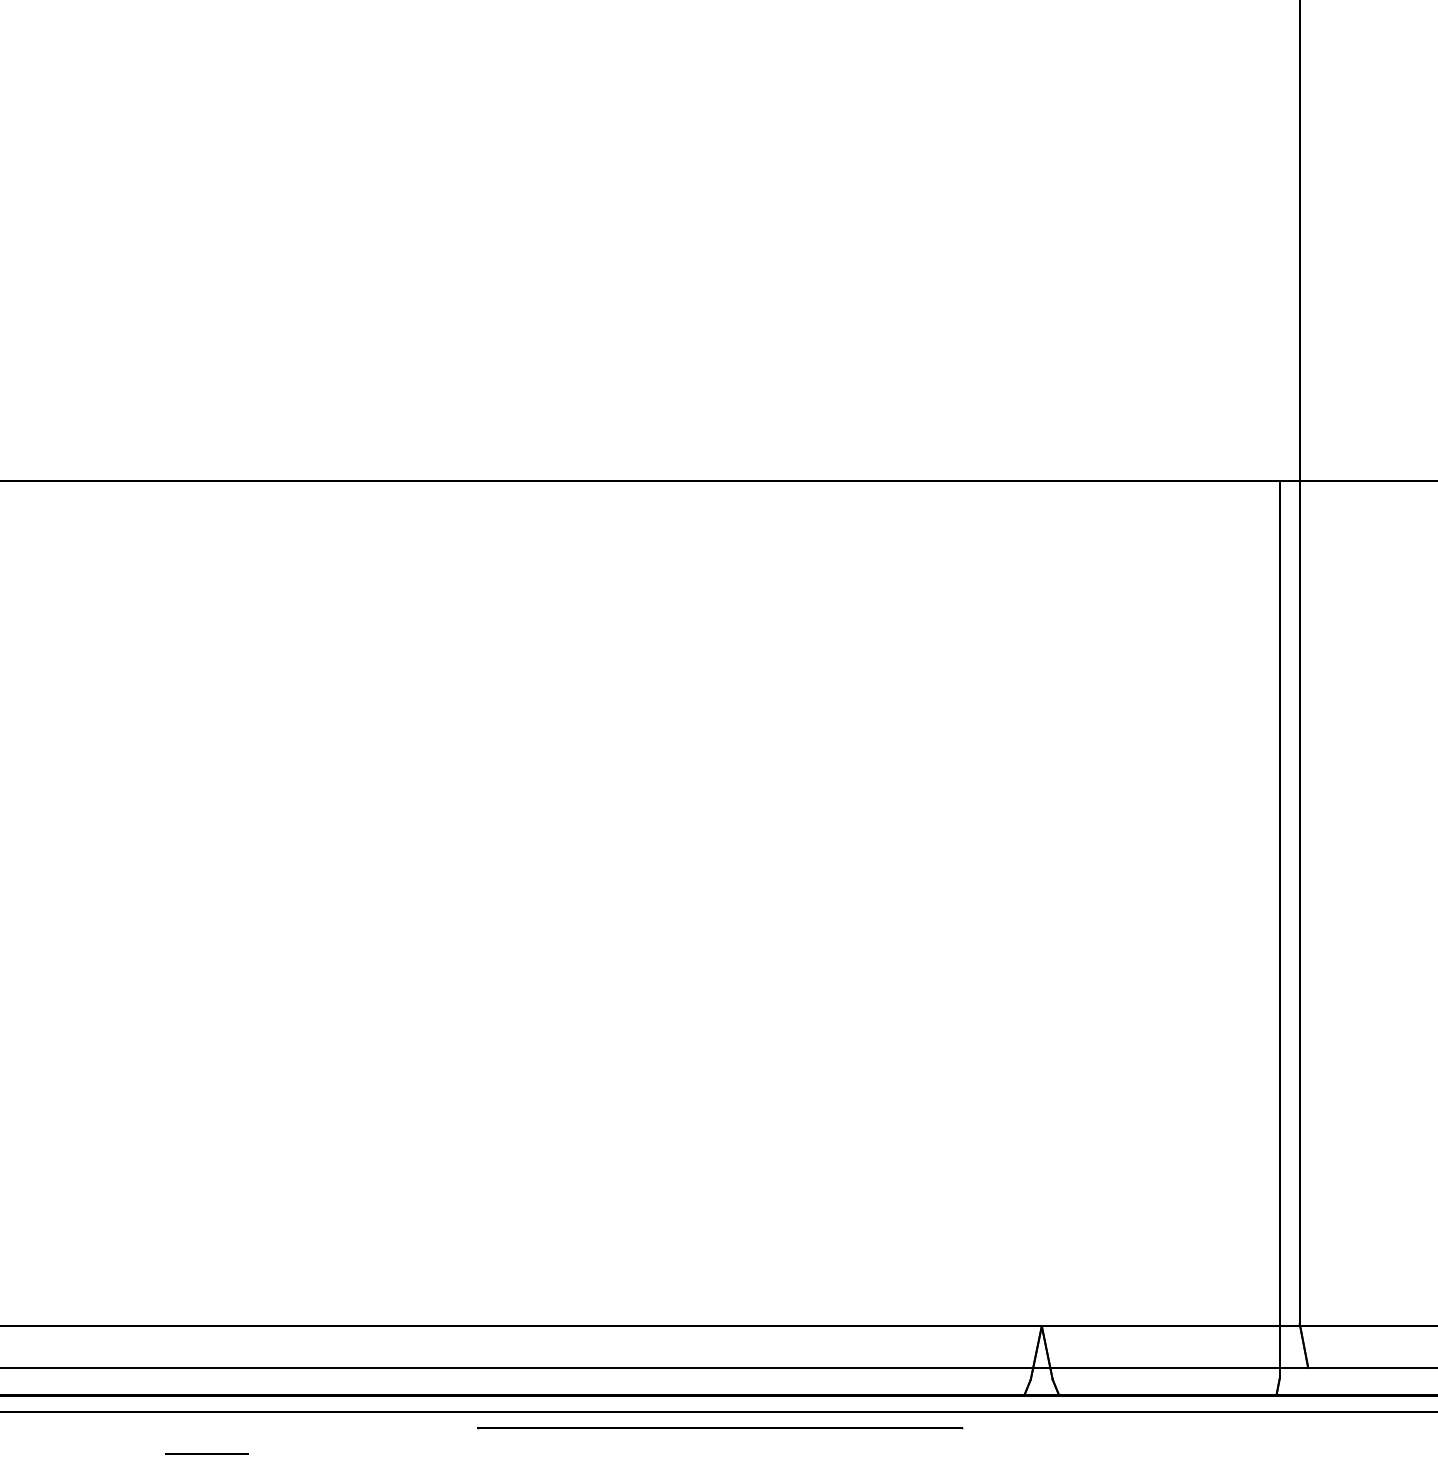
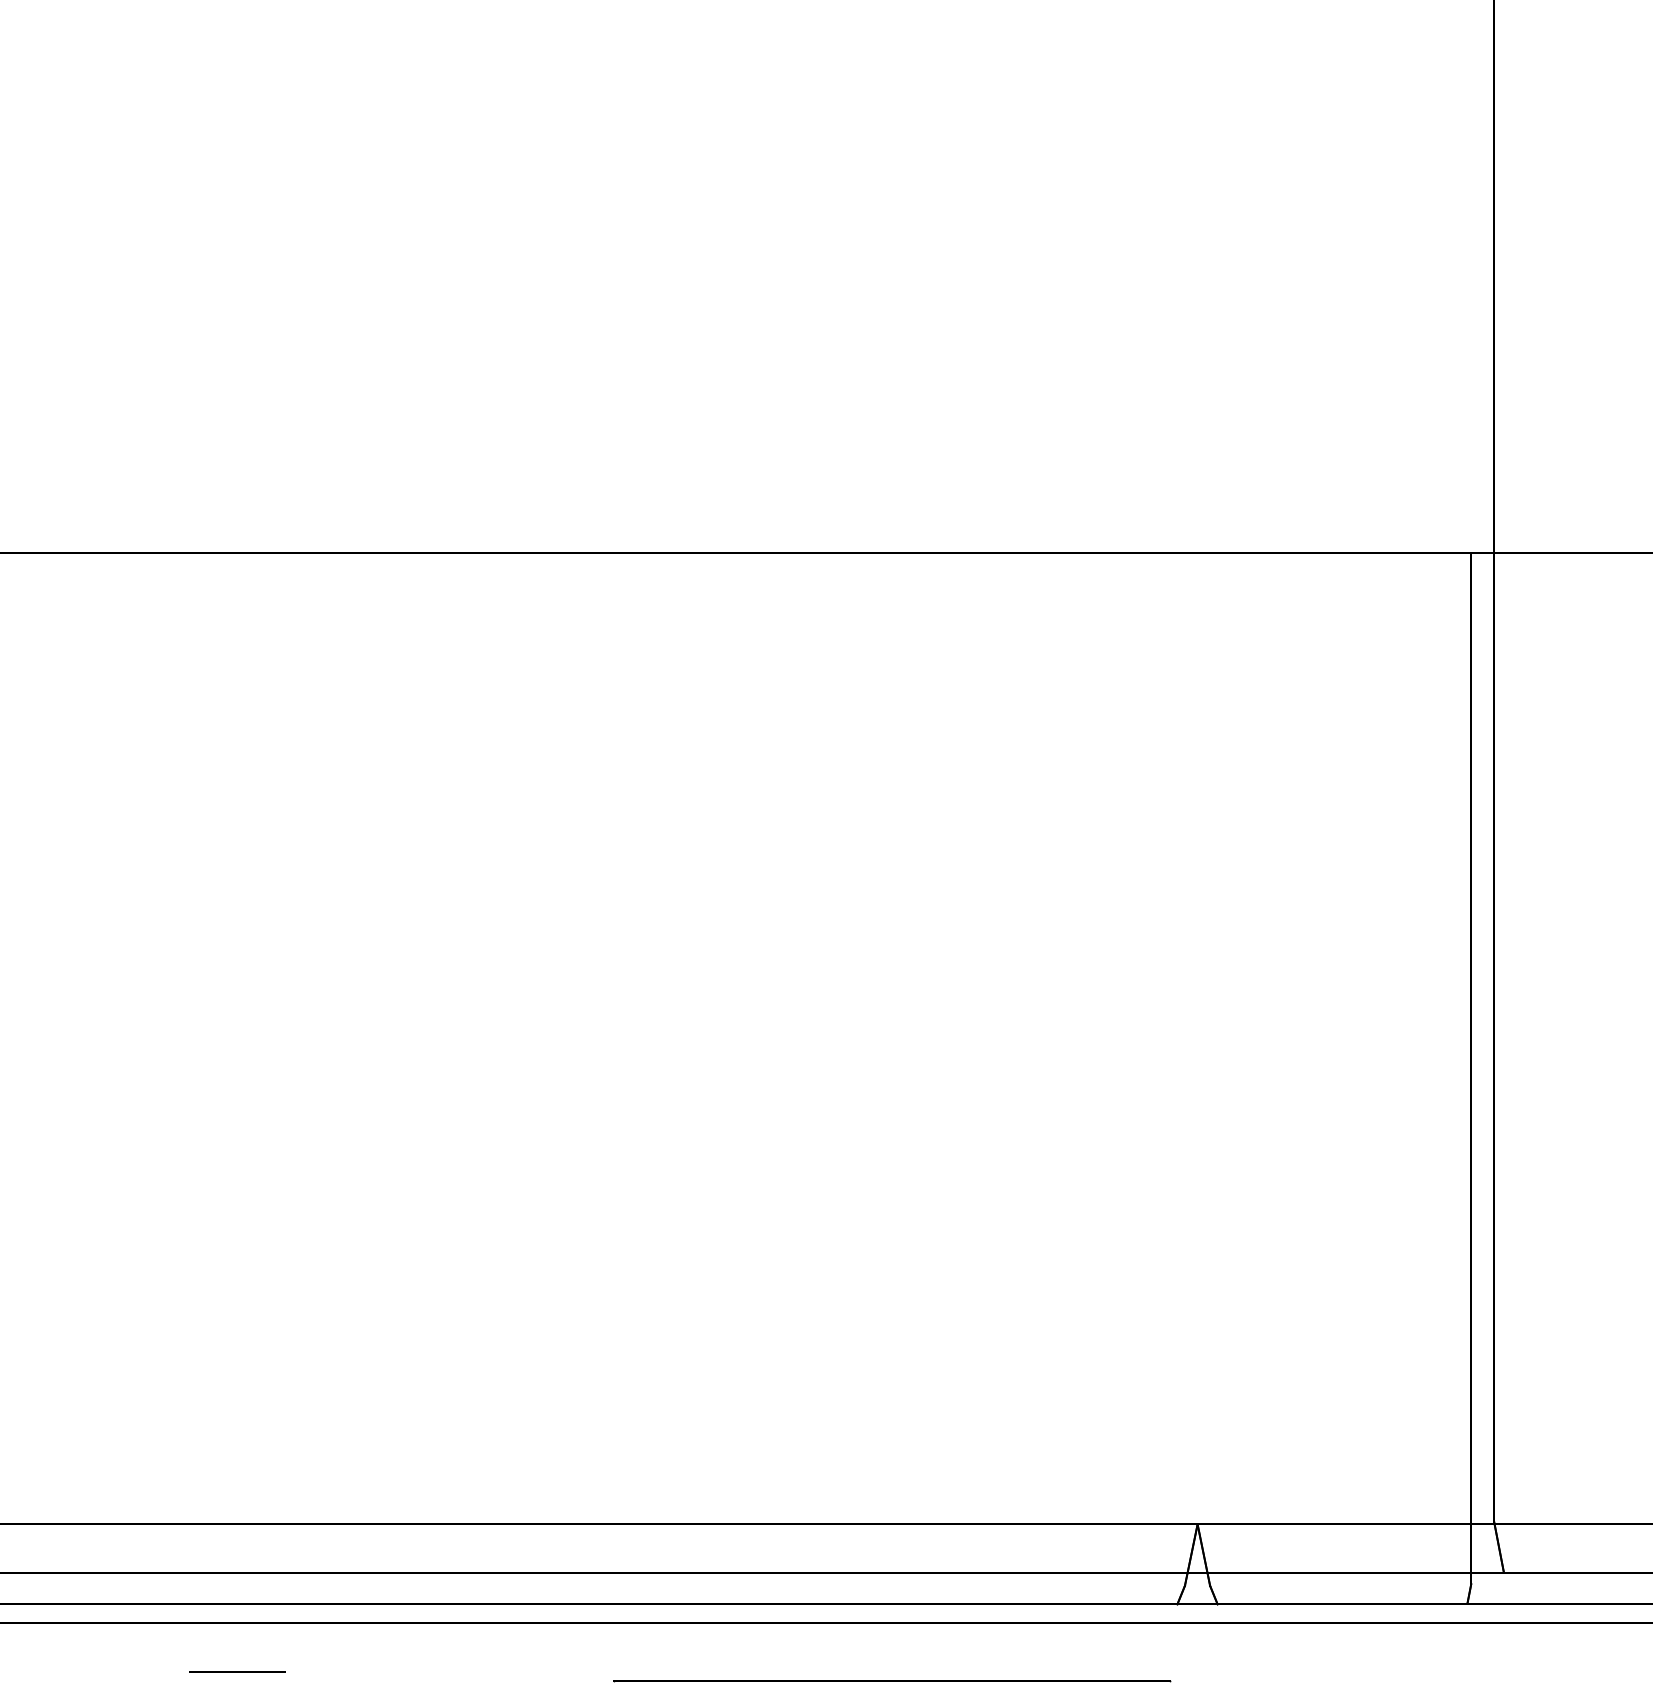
line: (720, 1428) -> (892, 1682), moved

